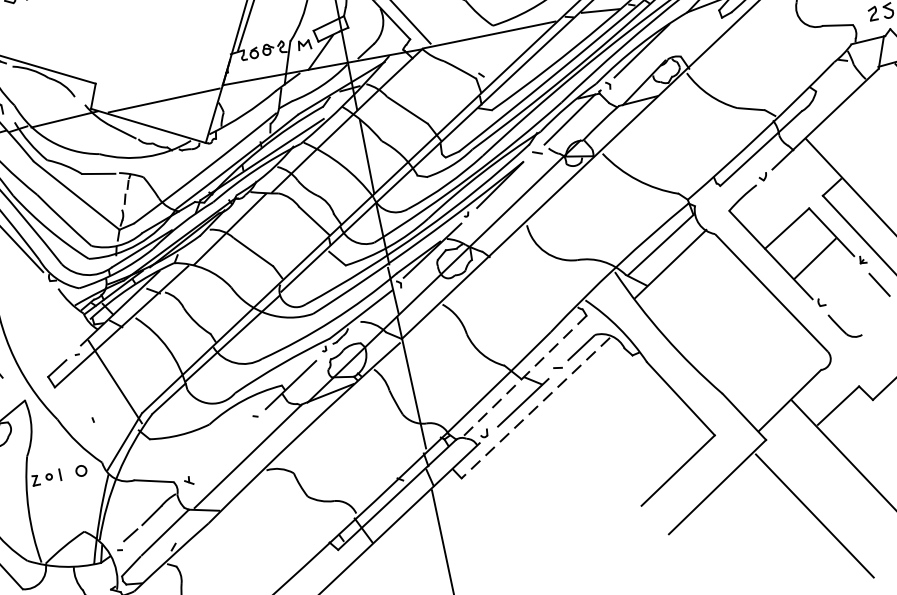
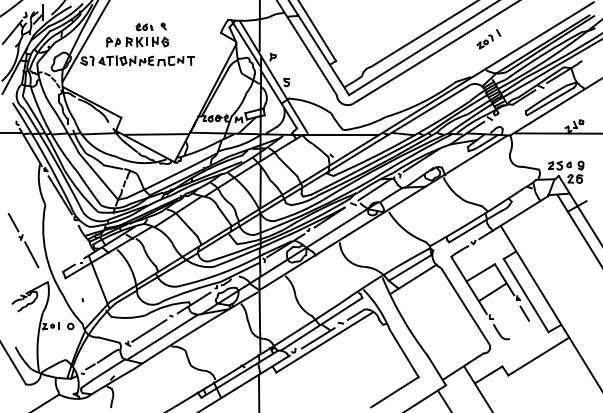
line: (524, 377) -> (321, 324), dashed -> solid
line: (535, 407) -> (324, 342), dashed -> solid
line: (222, 449) -> (149, 330), added

